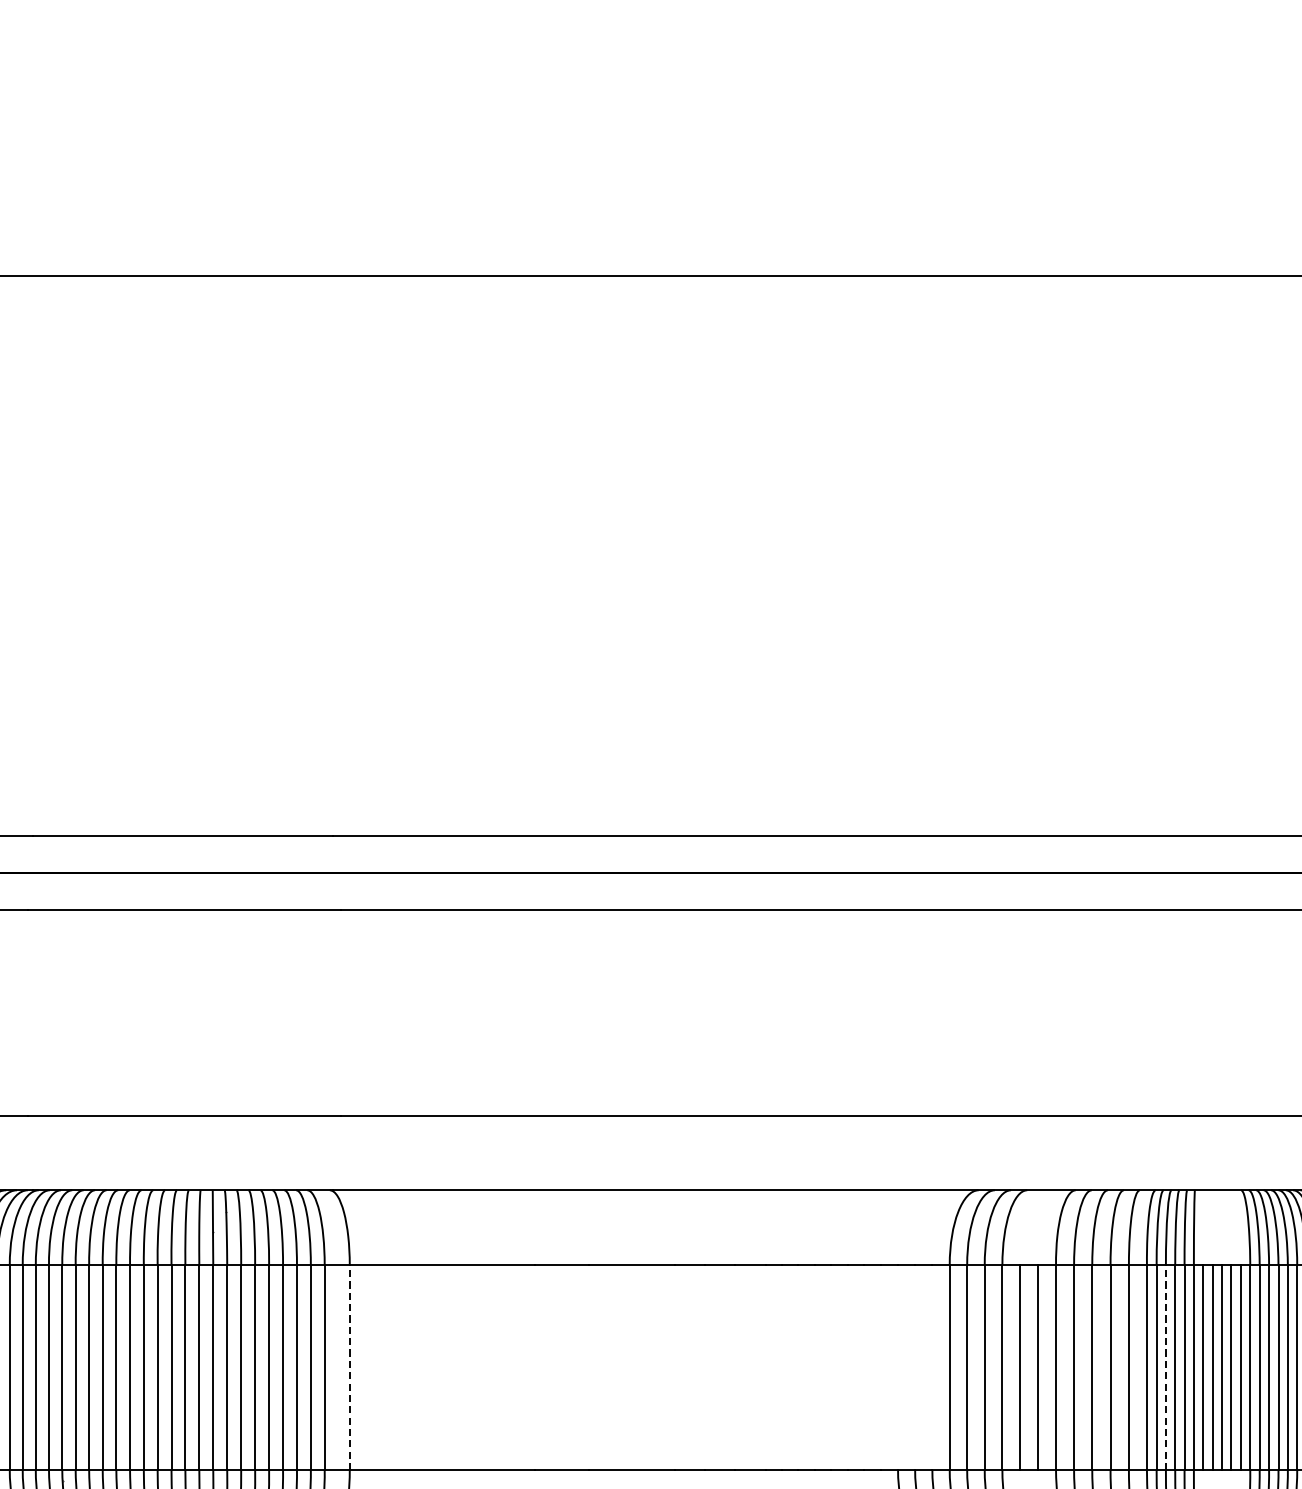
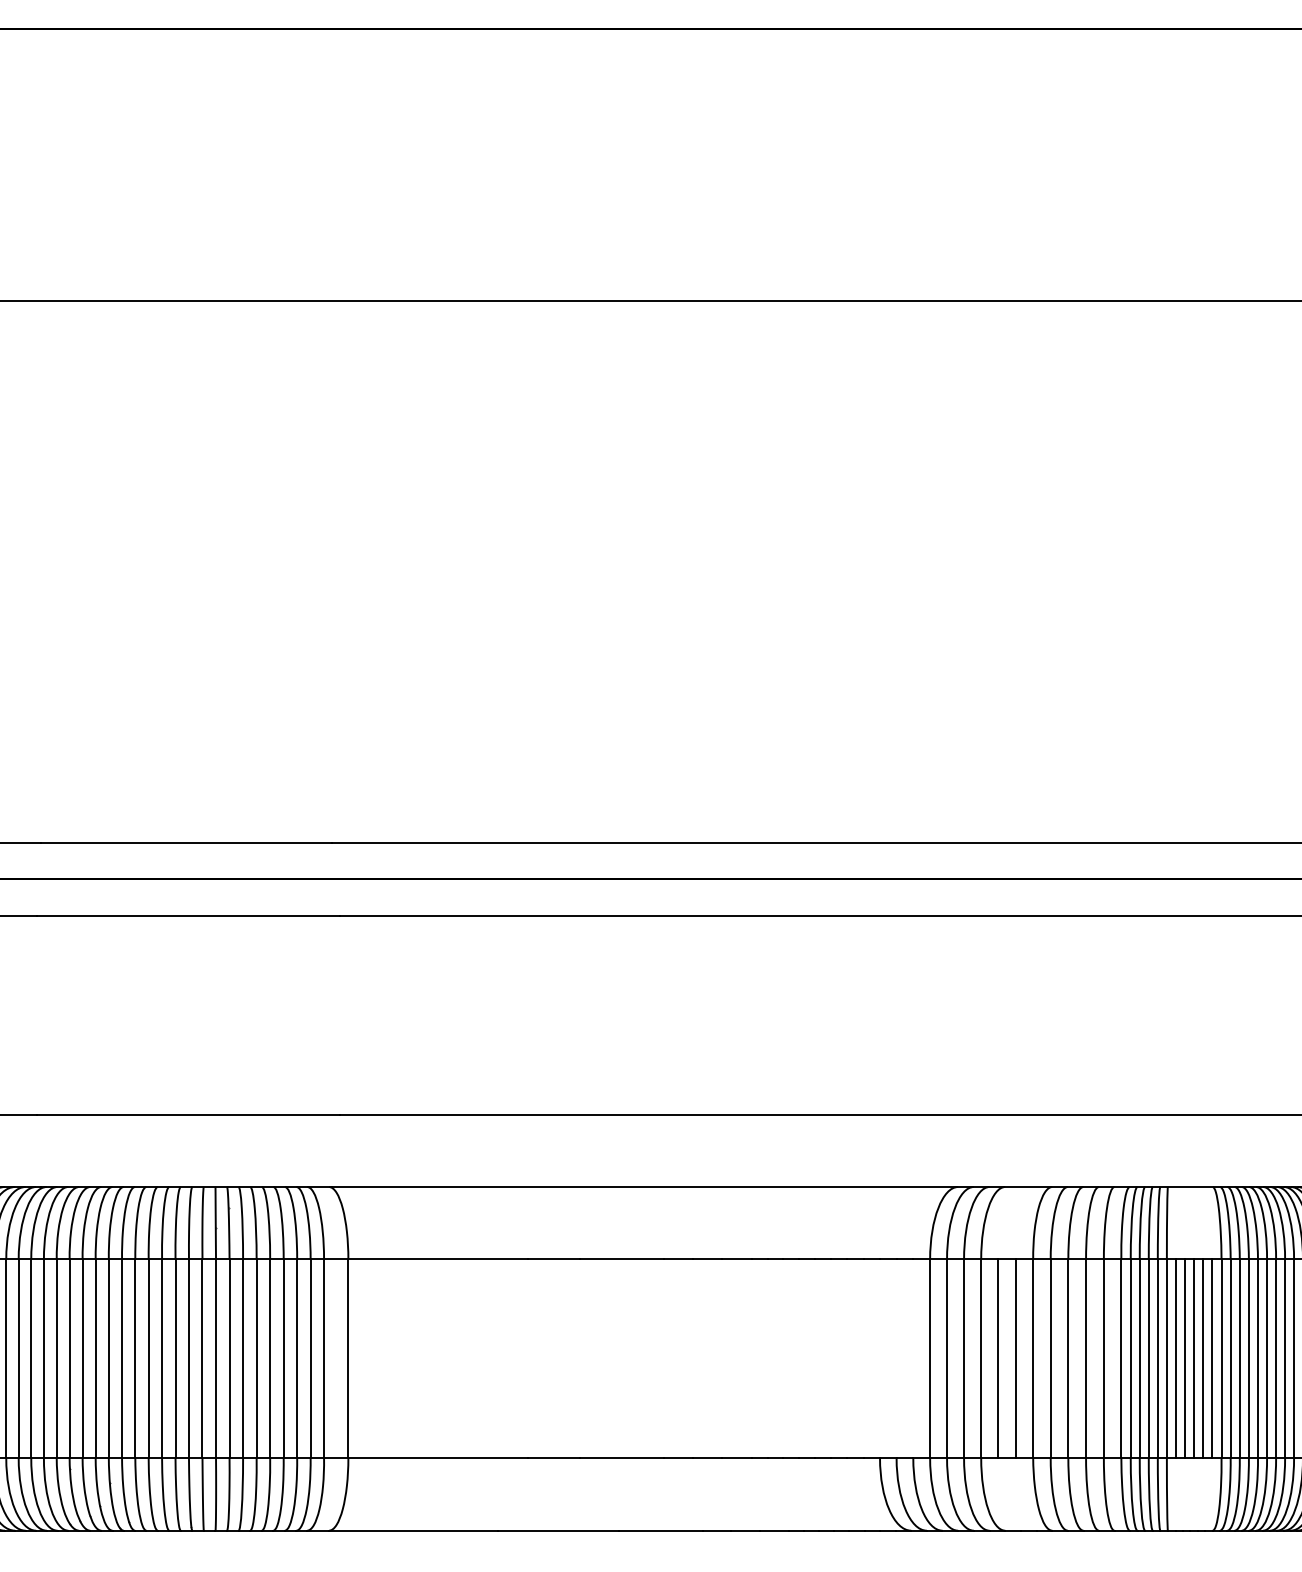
line: (349, 1367) -> (348, 1358), dashed -> solid
line: (1165, 1367) -> (1139, 1358), dashed -> solid

